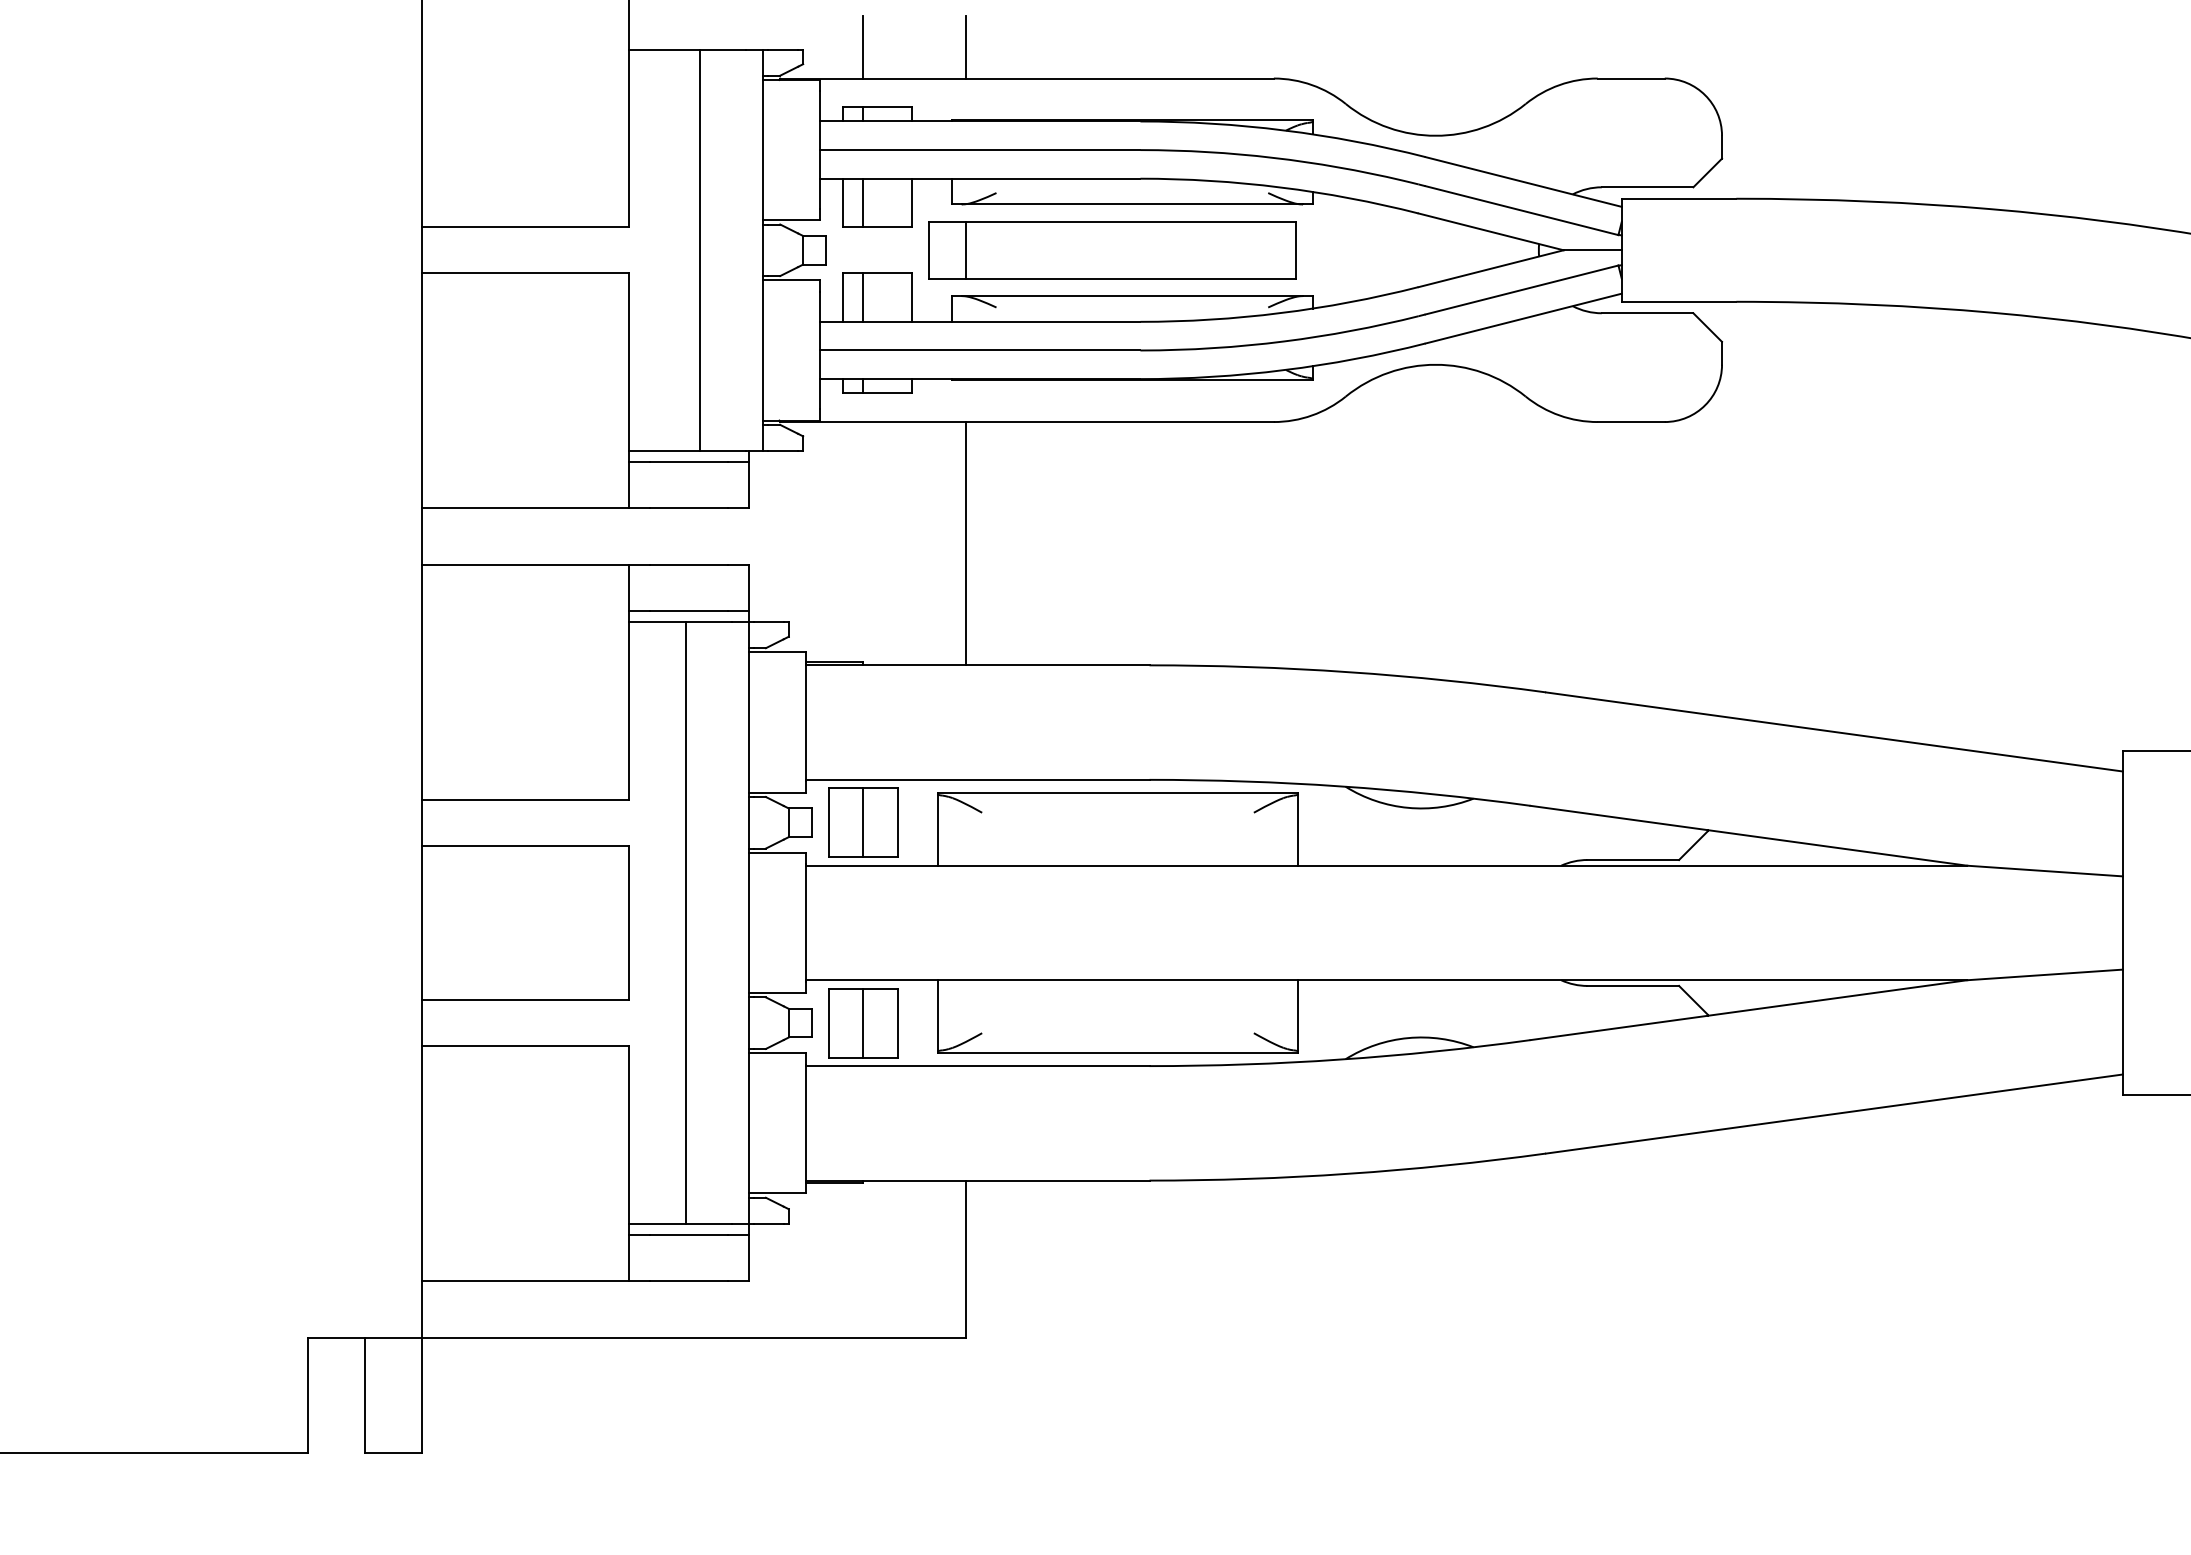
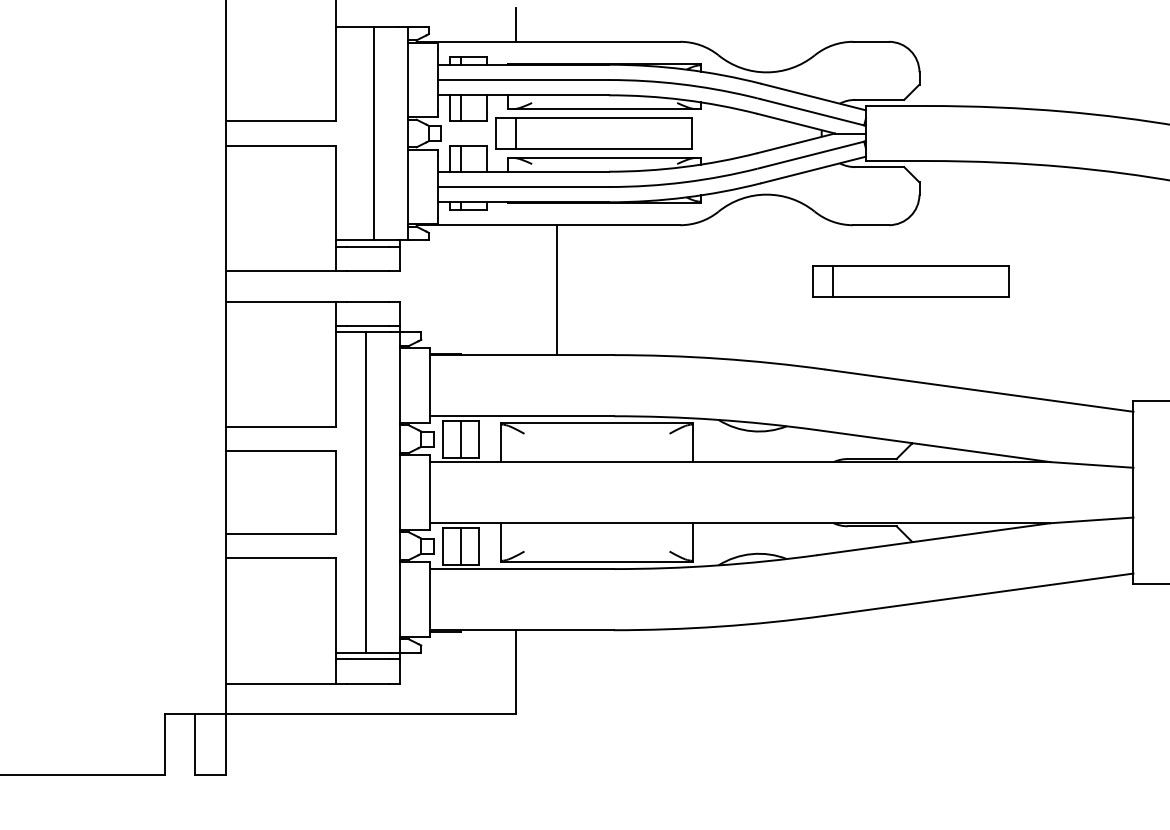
line: (864, 46) -> (461, 24), removed
part: (1705, 527) -> (910, 281), added
line: (967, 544) -> (557, 290), moved

